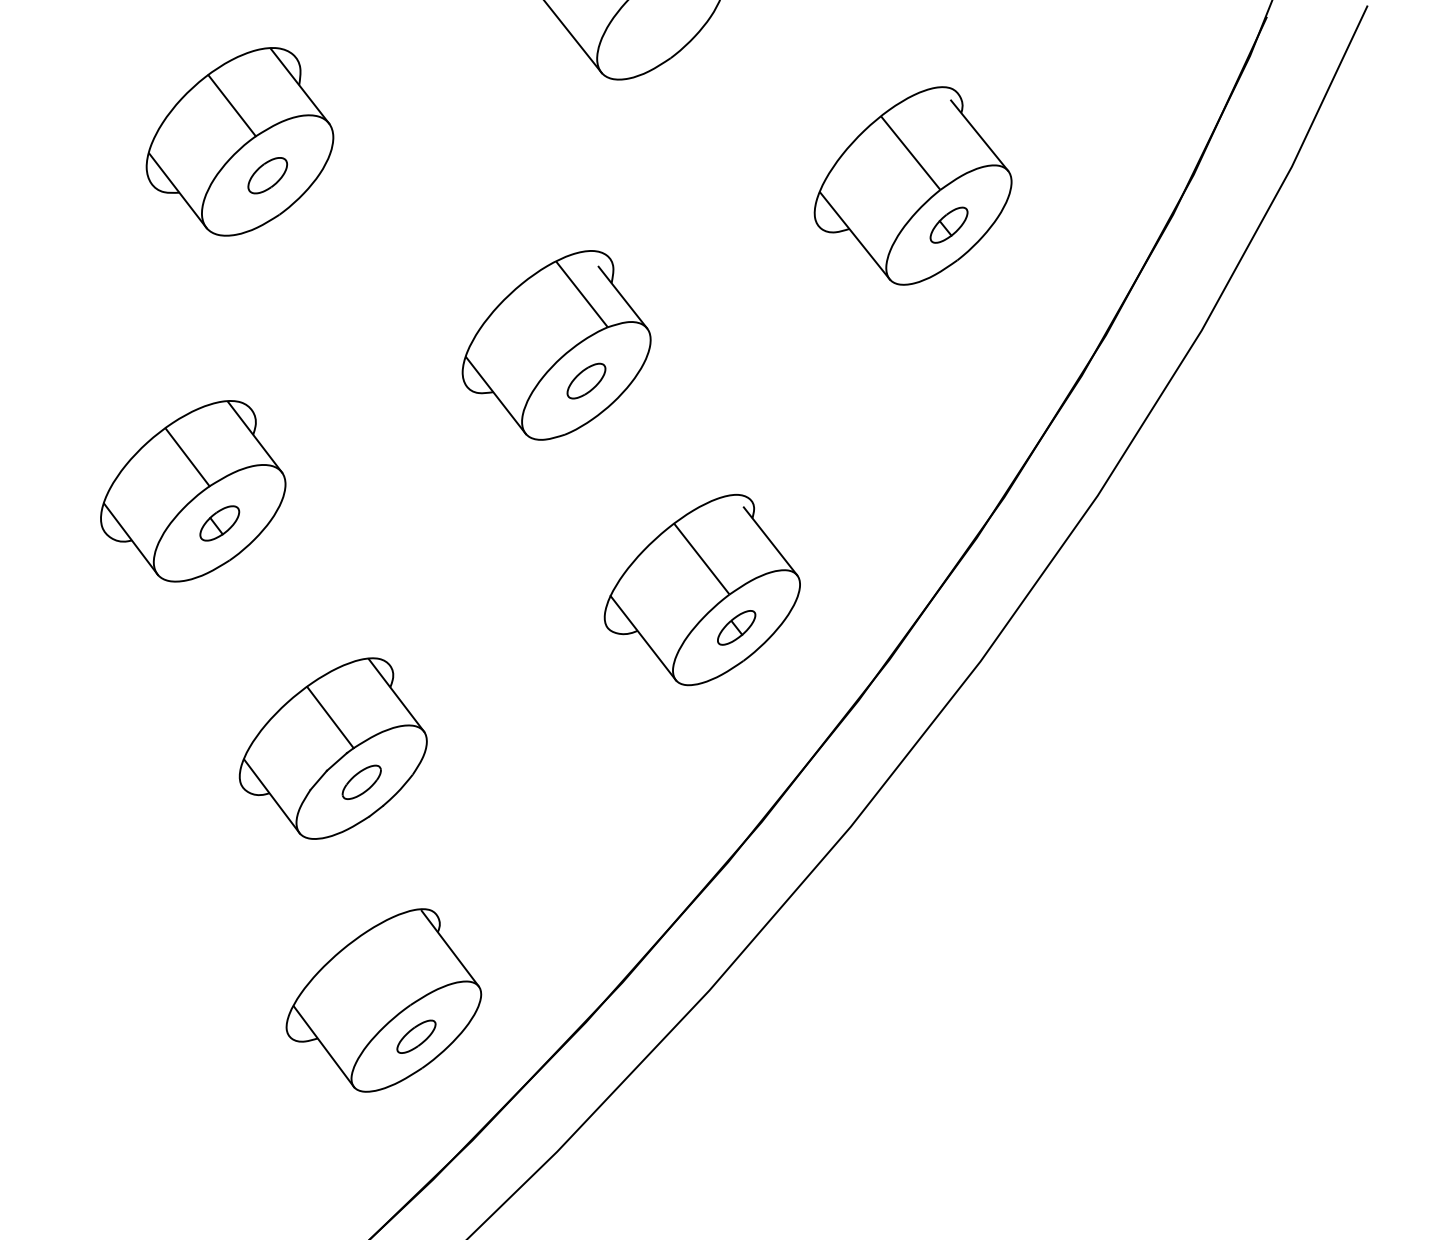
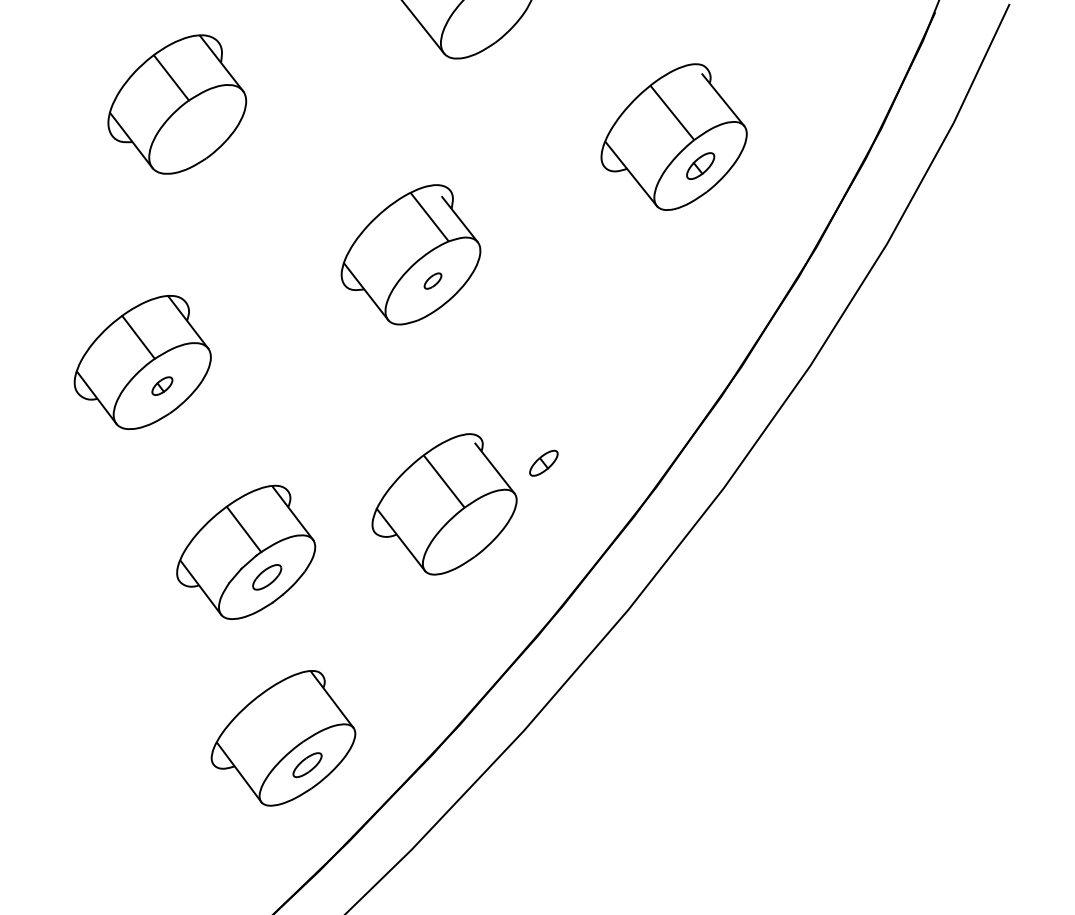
part: (267, 175) -> (197, 129), removed
part: (585, 380) -> (432, 280), size x0.6
part: (219, 522) -> (162, 385), size x0.7
part: (702, 590) -> (444, 504), moved

